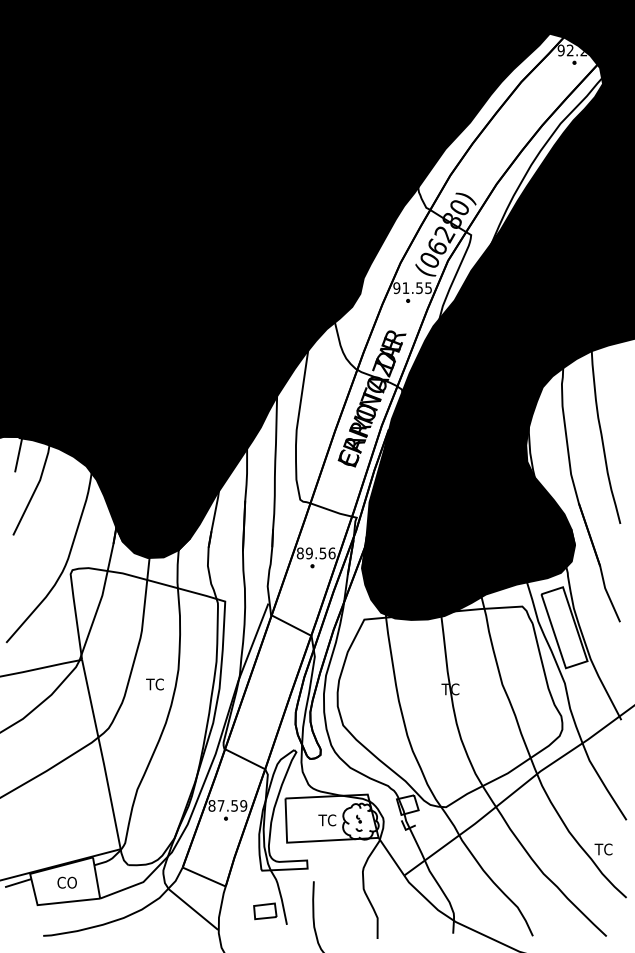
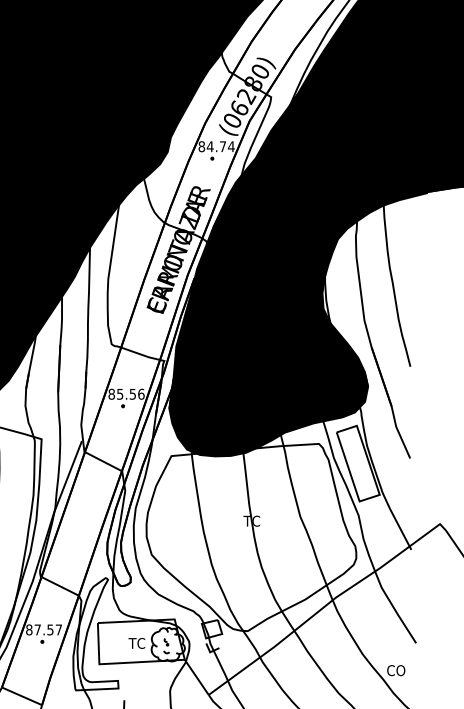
text: (412, 288) -> (216, 147), 91.55 -> 84.74
text: (308, 552) -> (119, 393), 89.56 -> 85.56
text: (243, 805) -> (58, 629), 87.59 -> 87.57
text: (604, 849) -> (395, 670), TC -> CO

